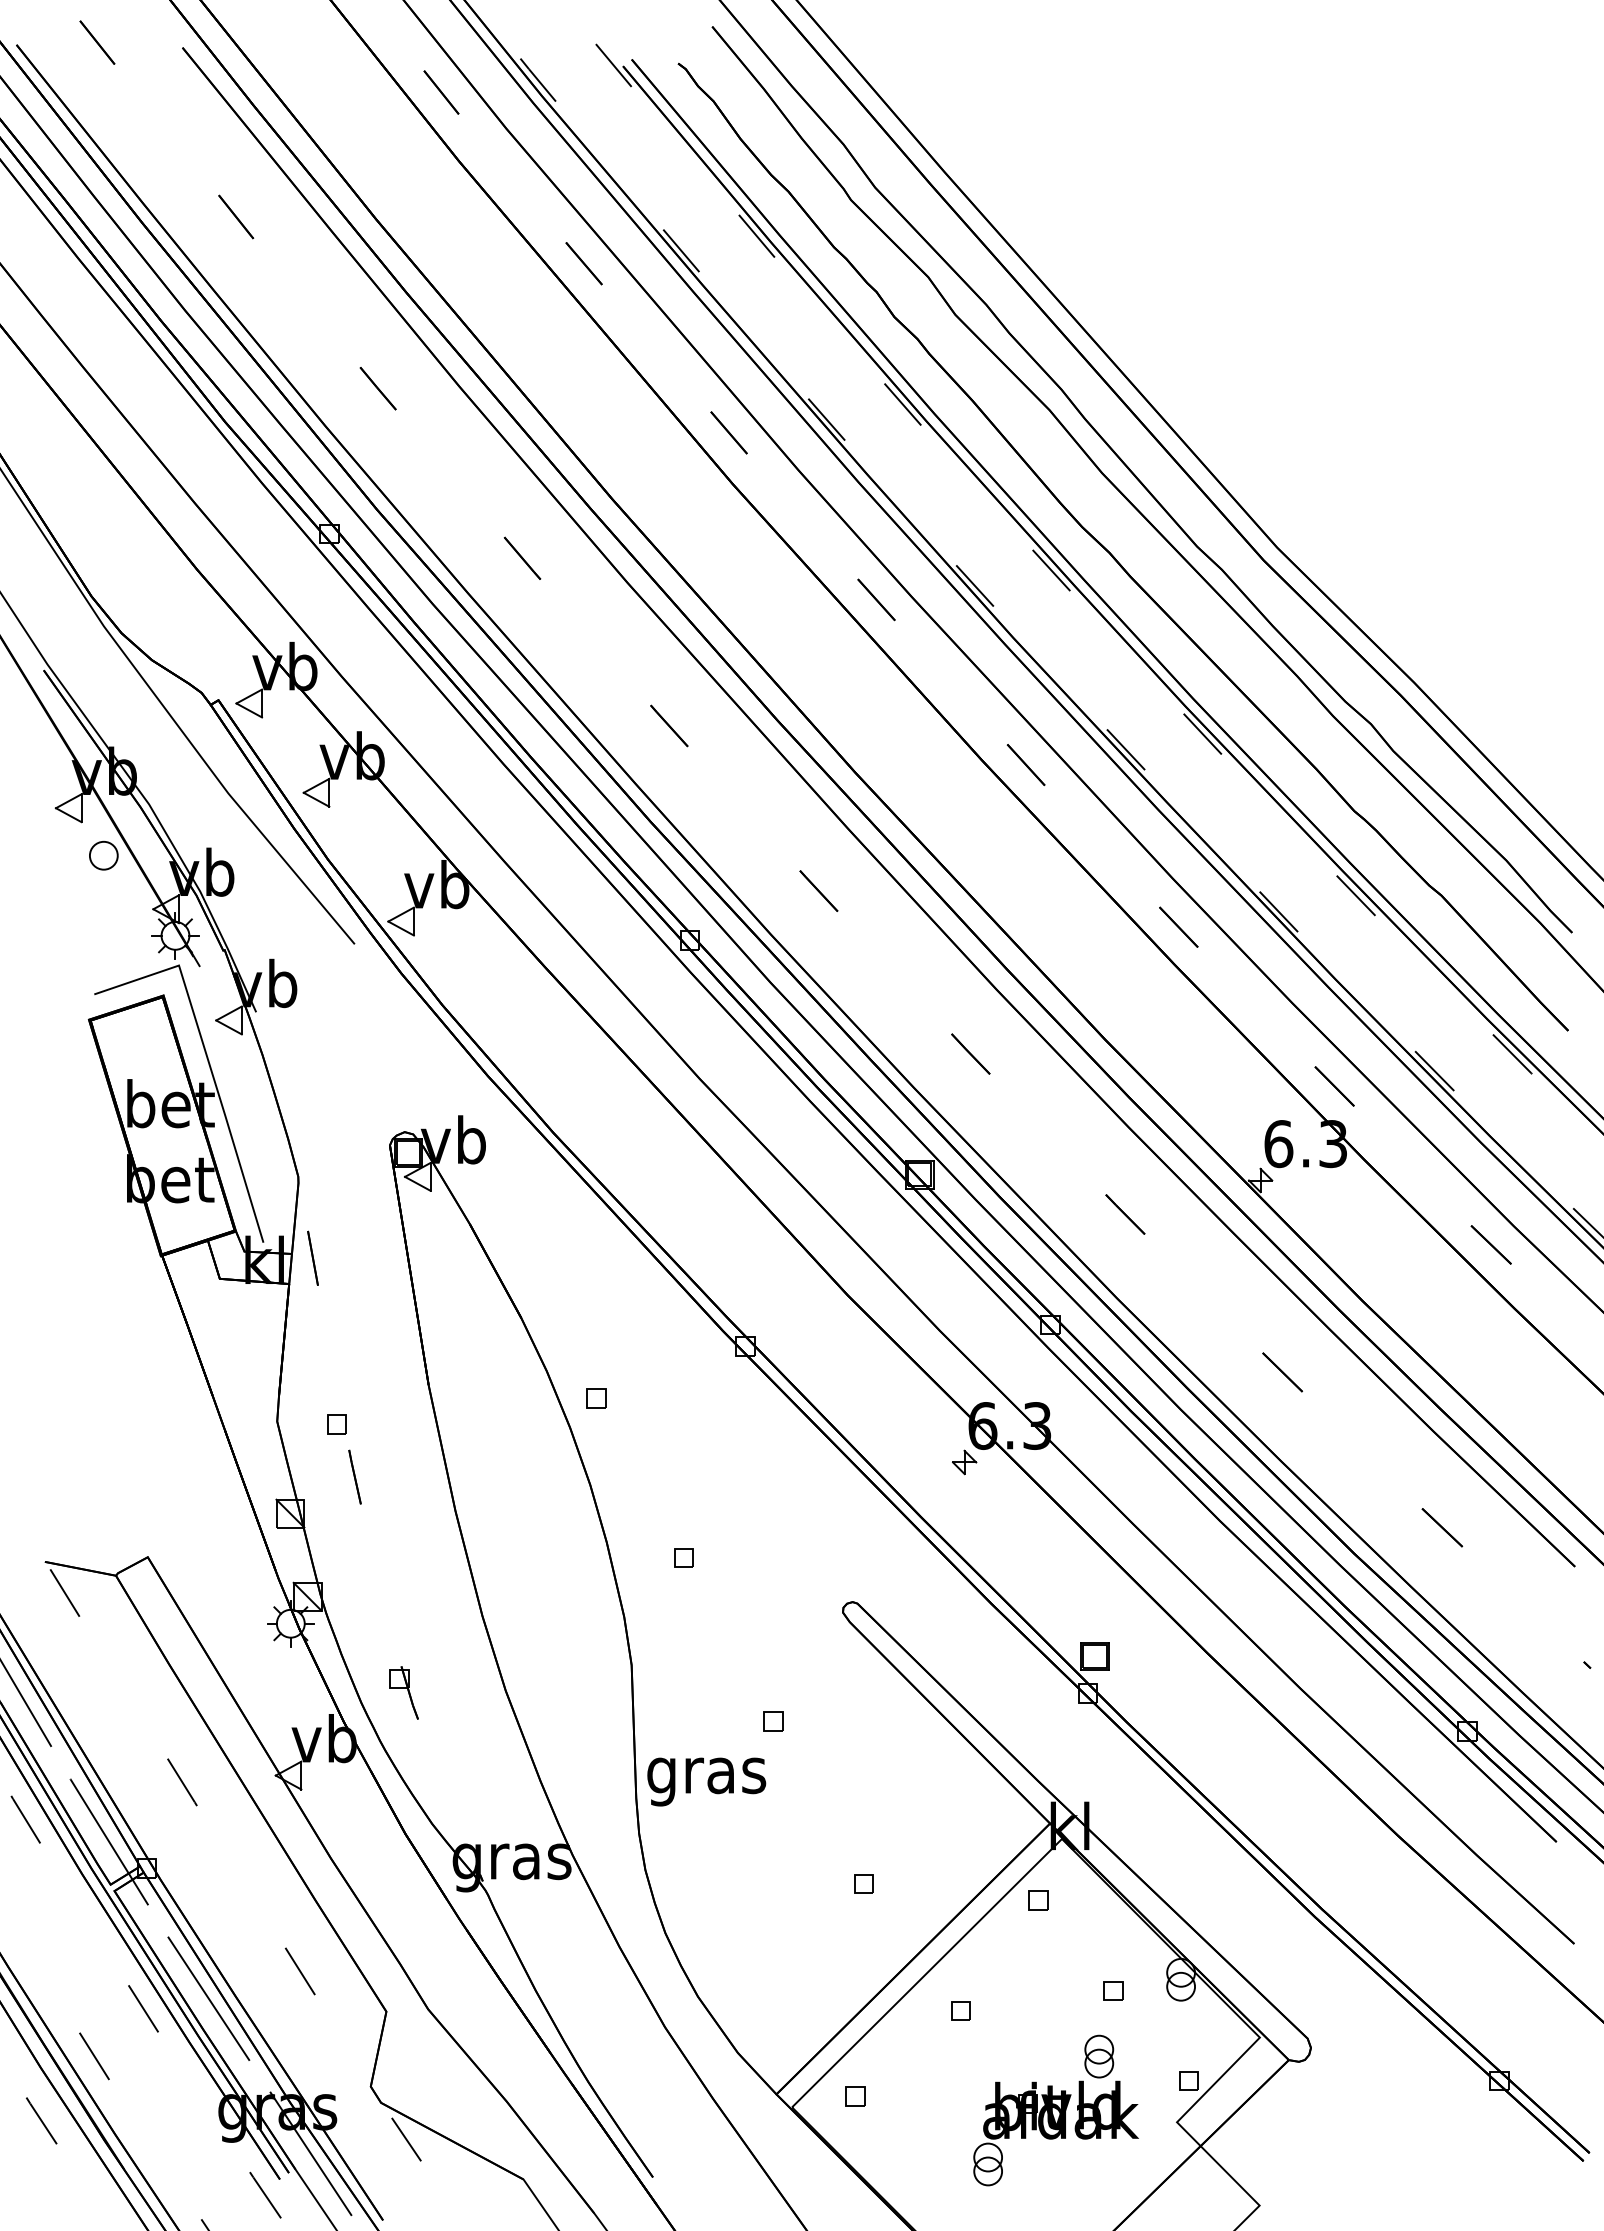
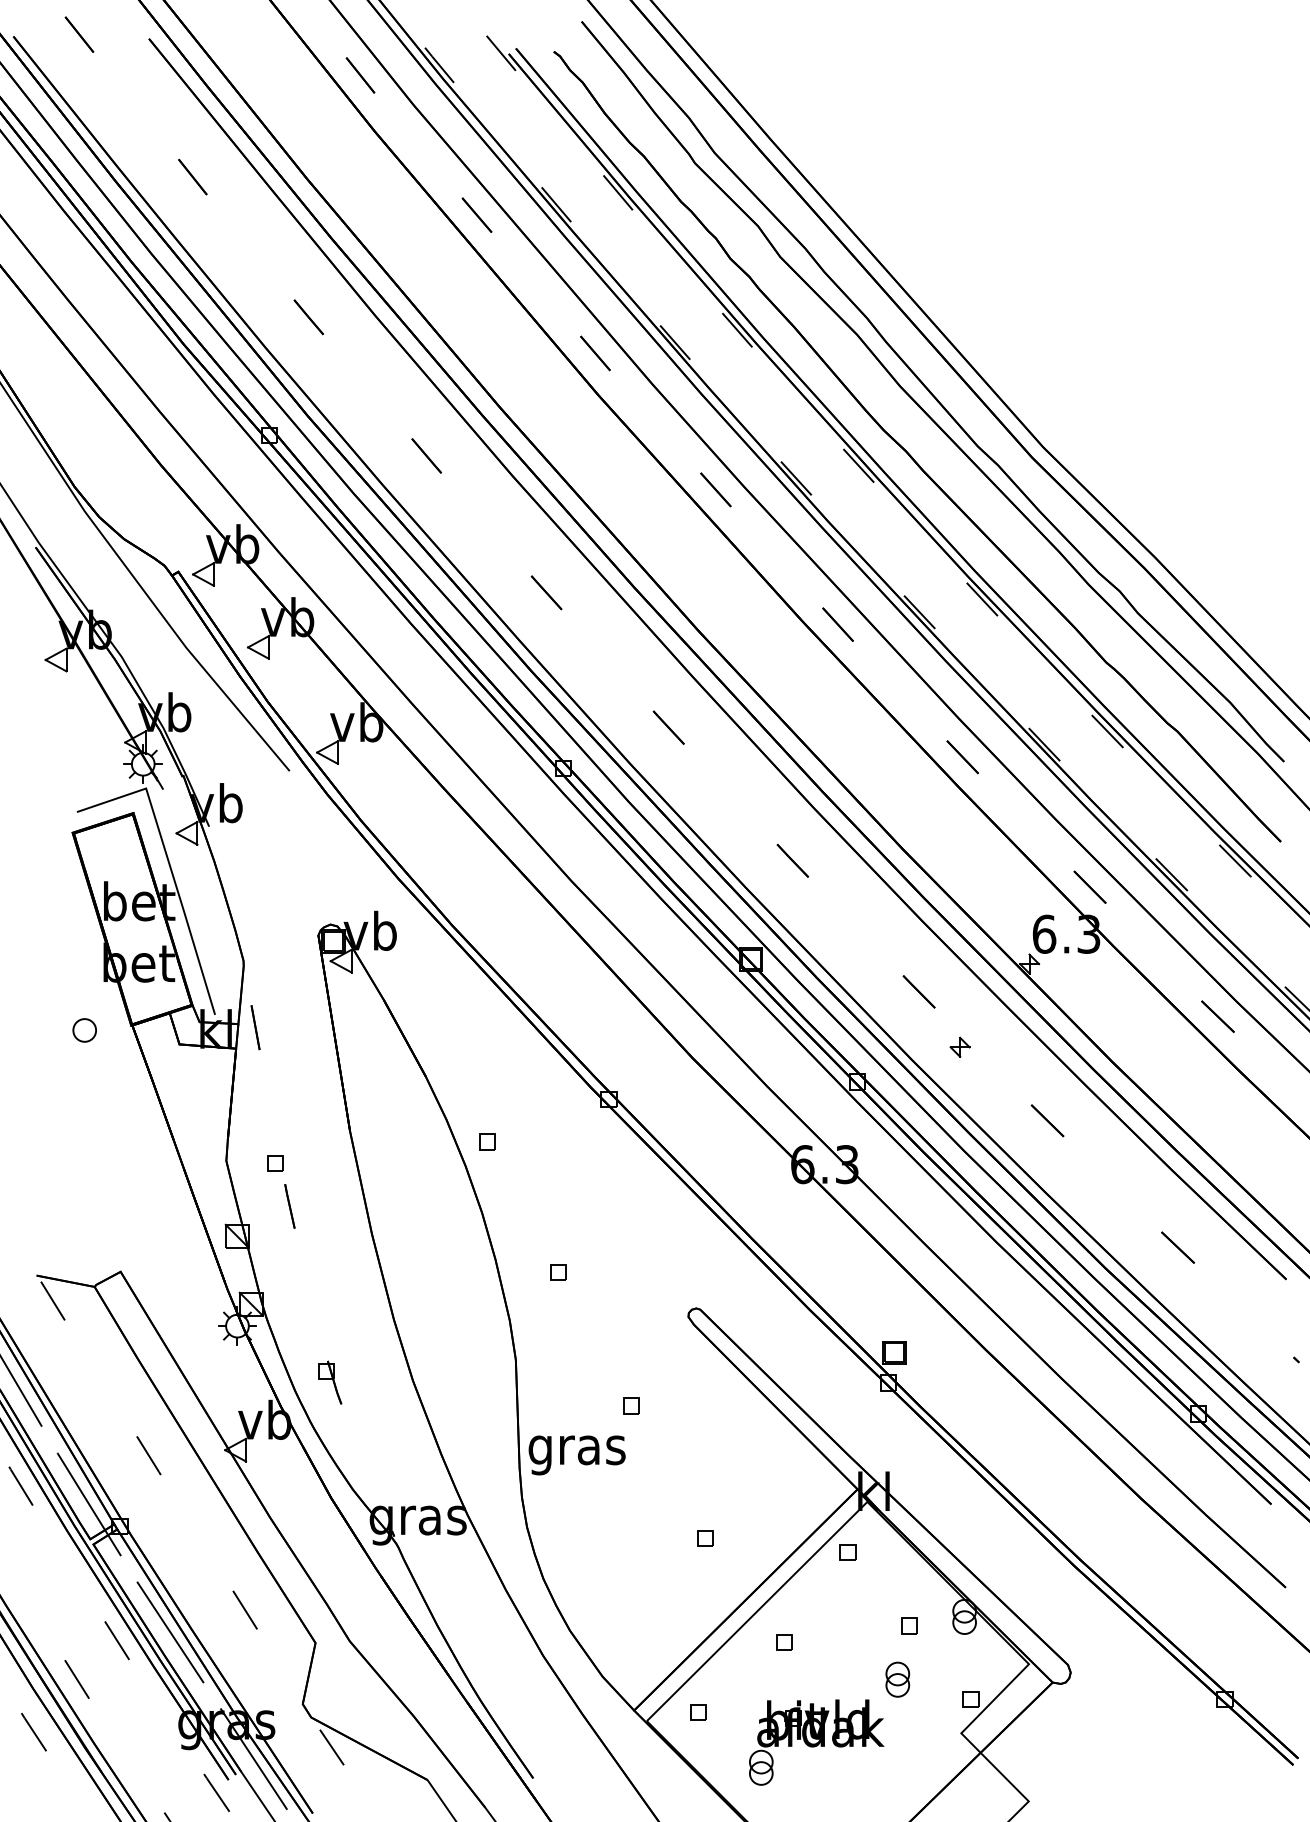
part: (103, 855) -> (84, 1030), moved
part: (964, 1462) -> (960, 1047), moved
part: (1055, 2133) -> (816, 1742), moved

